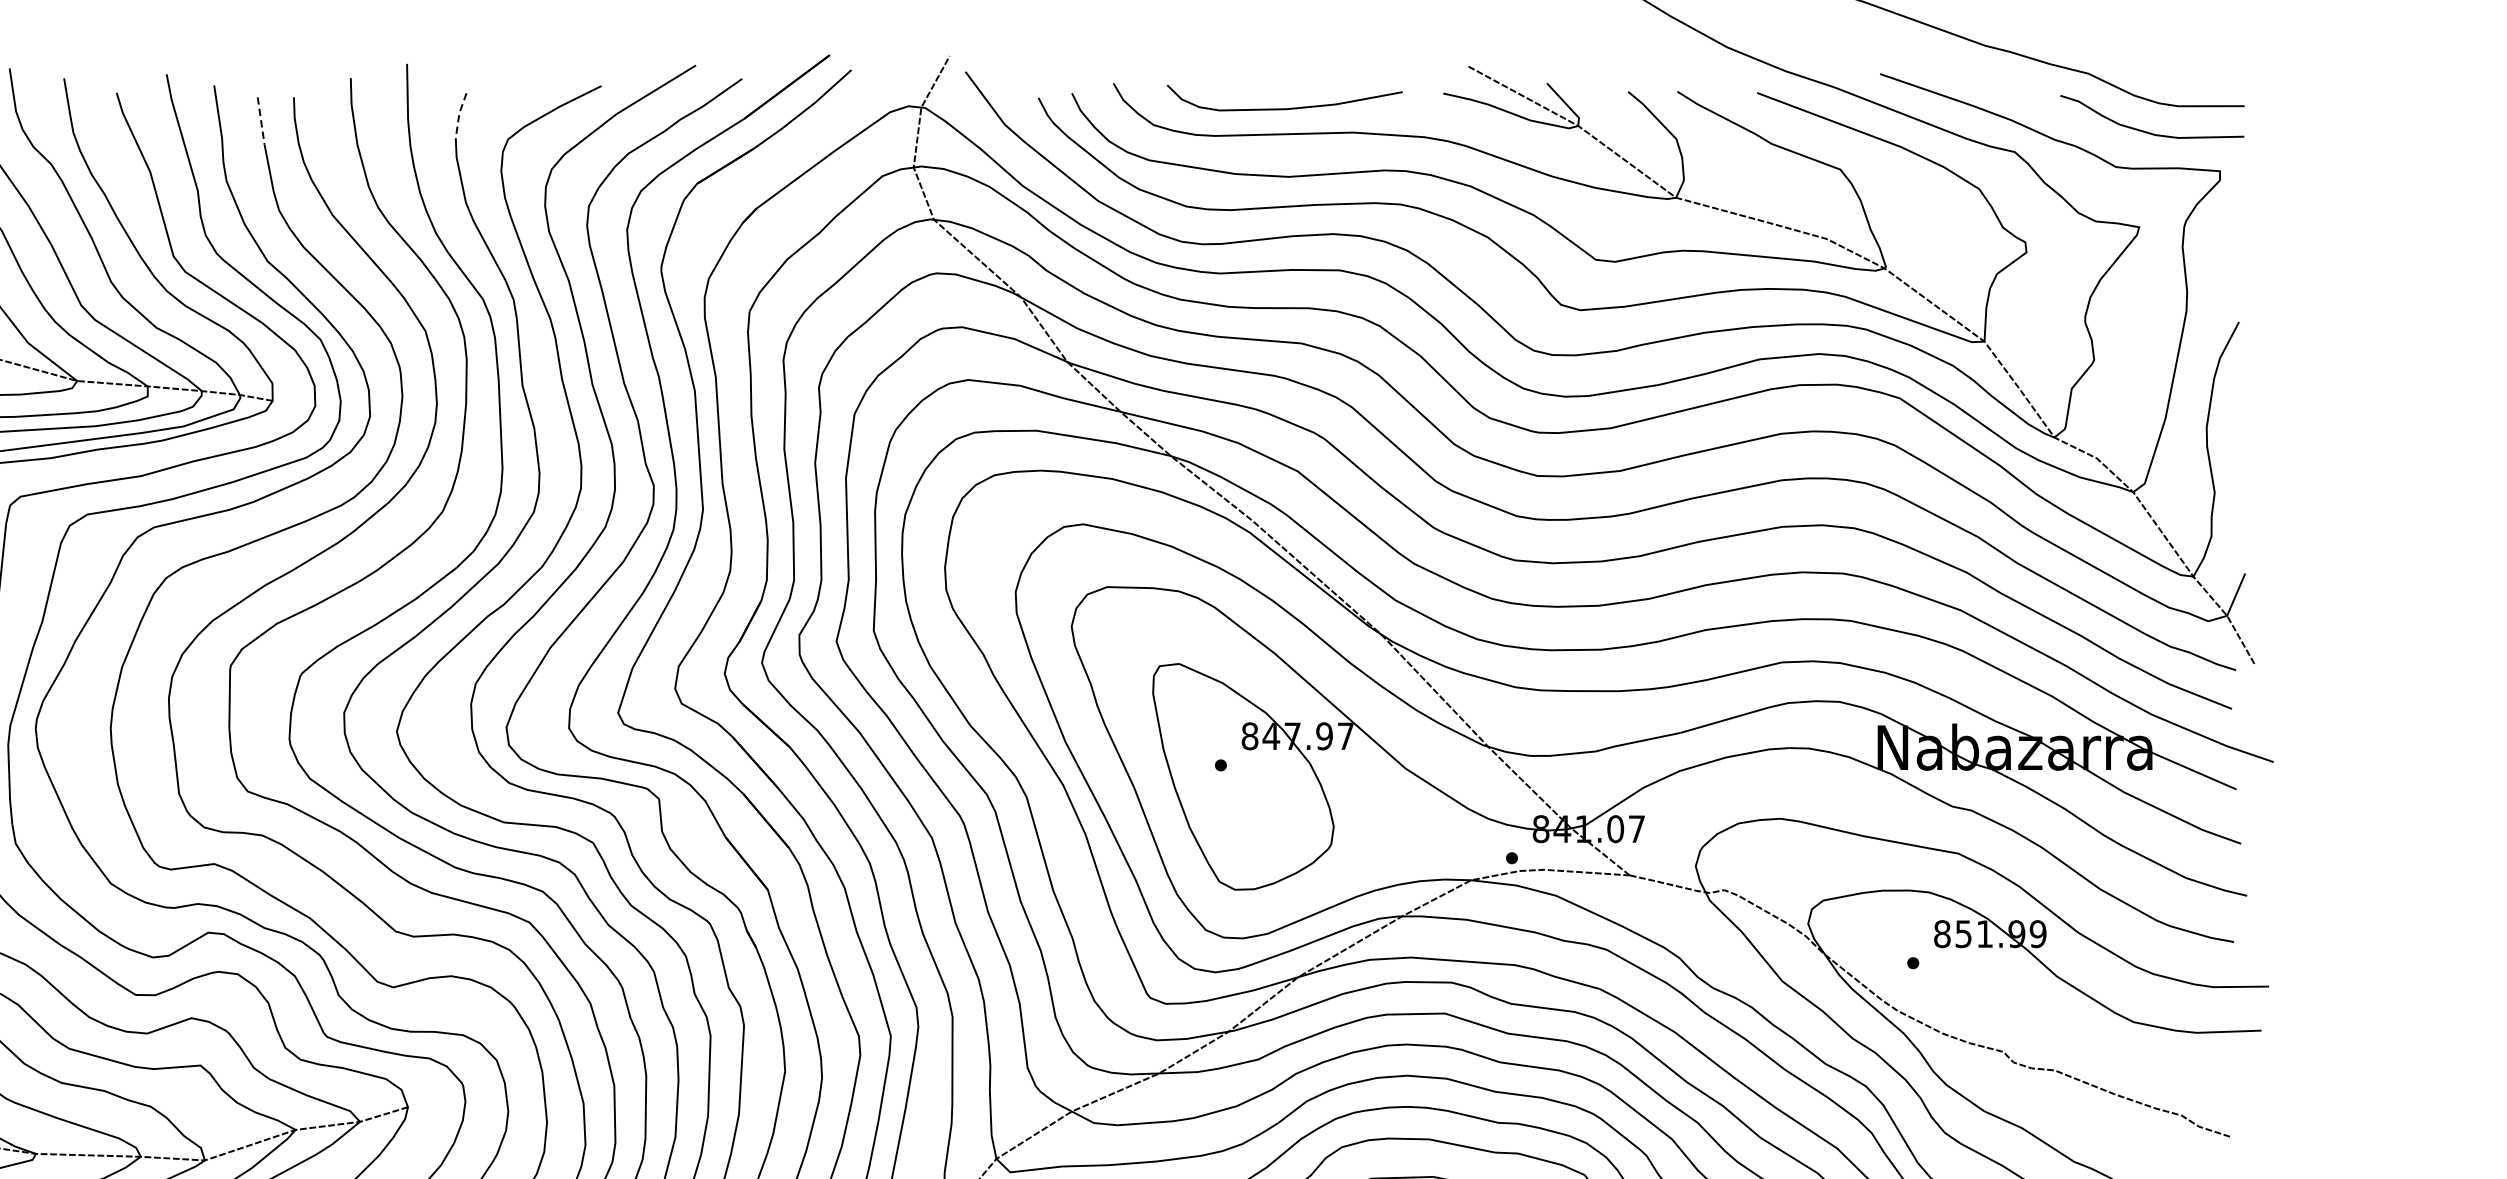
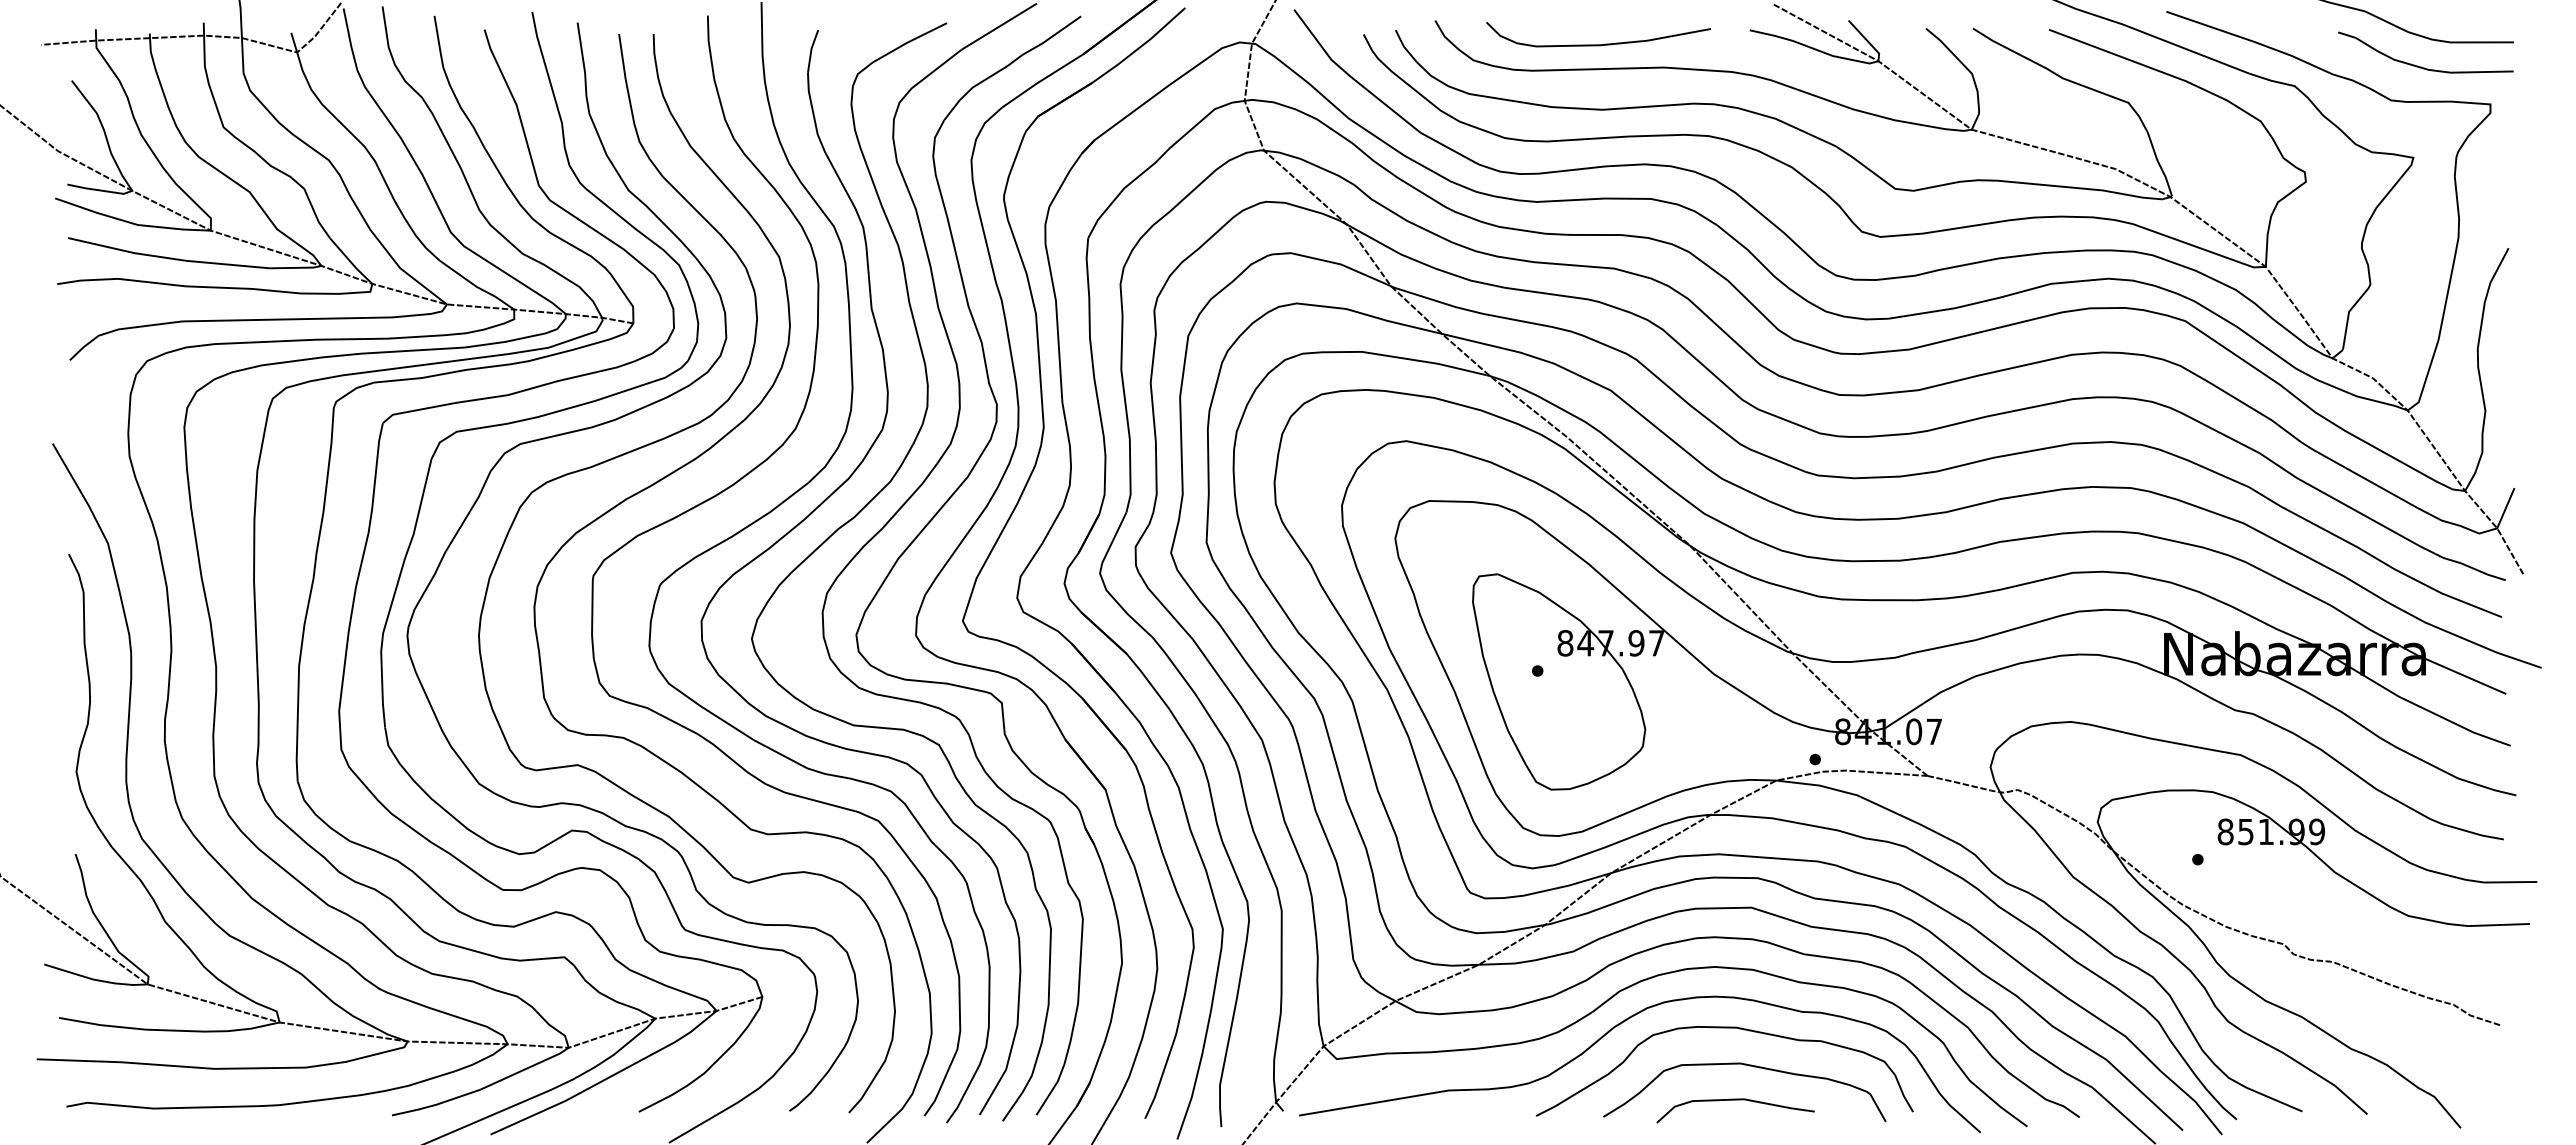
line: (459, 114) -> (811, 50), dashed -> solid
line: (261, 121) -> (622, 56), dashed -> solid

